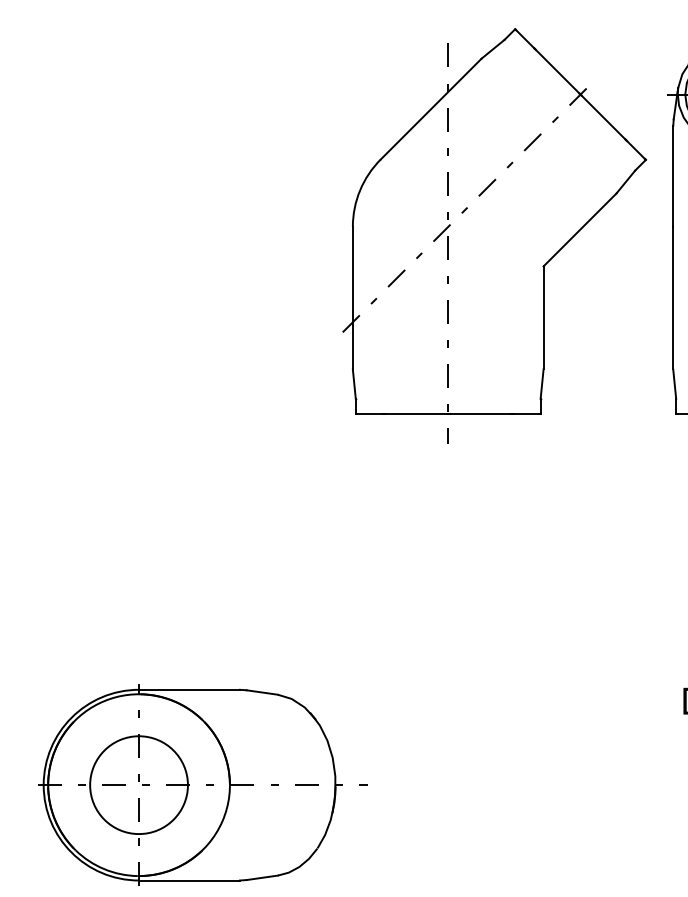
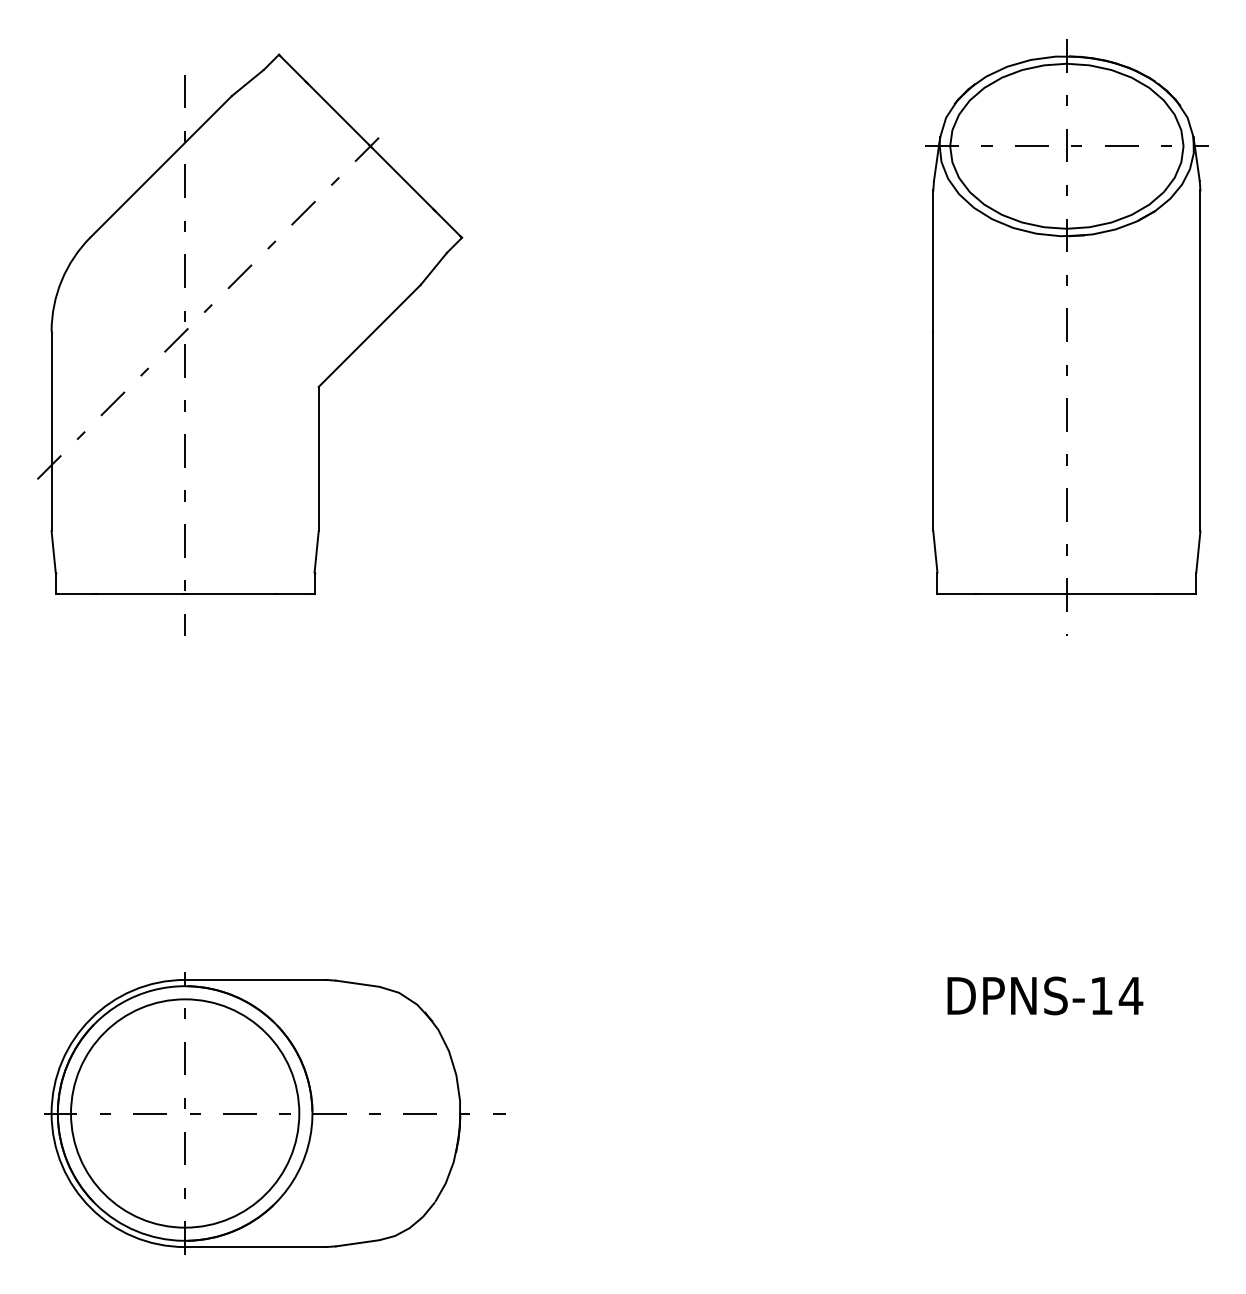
part: (494, 236) -> (250, 344), moved
circle: (139, 785) -> (185, 1113), size x1.67

